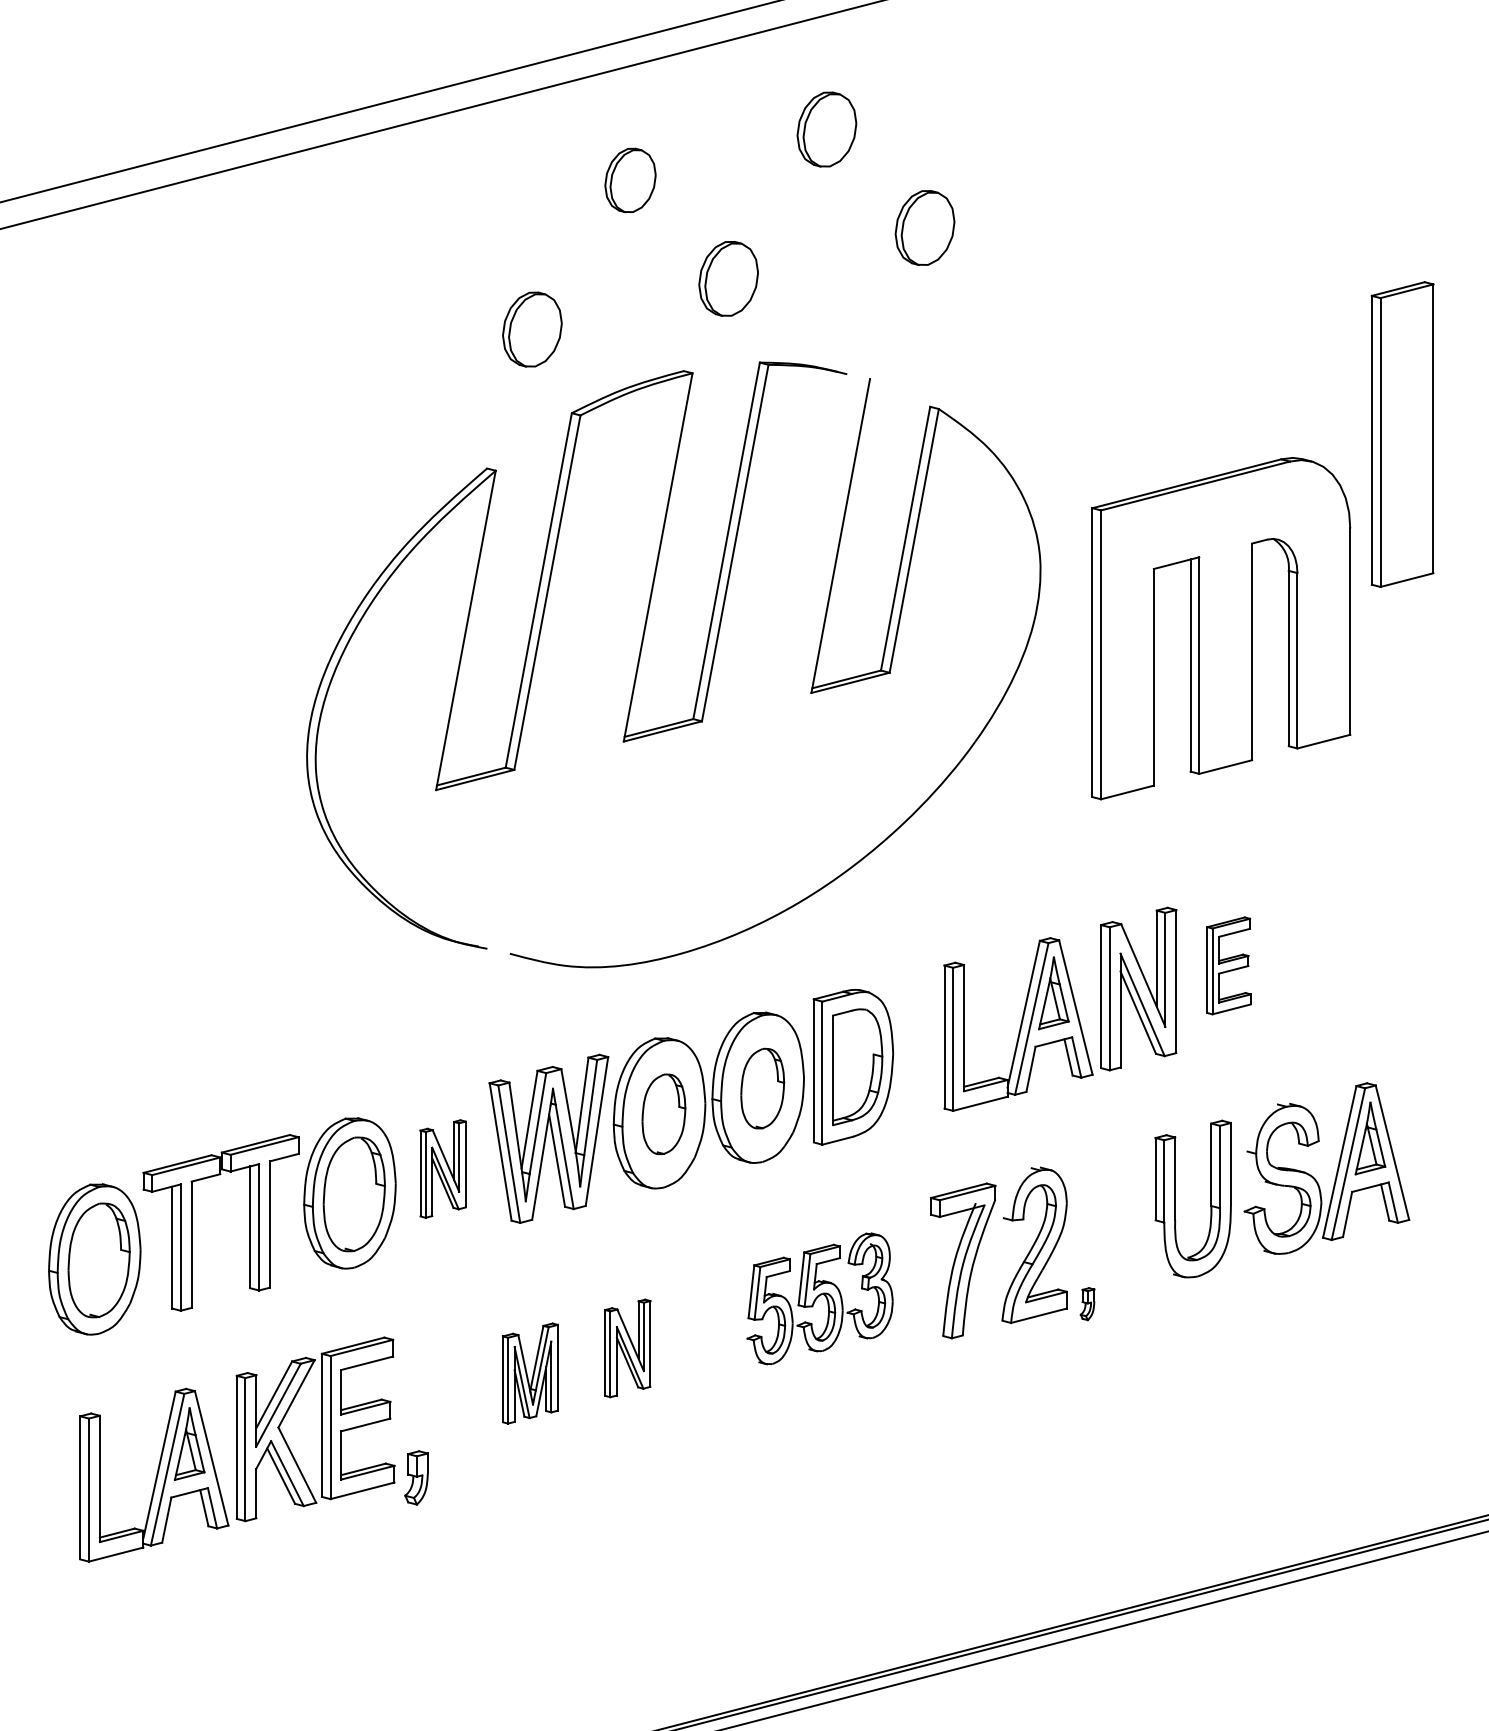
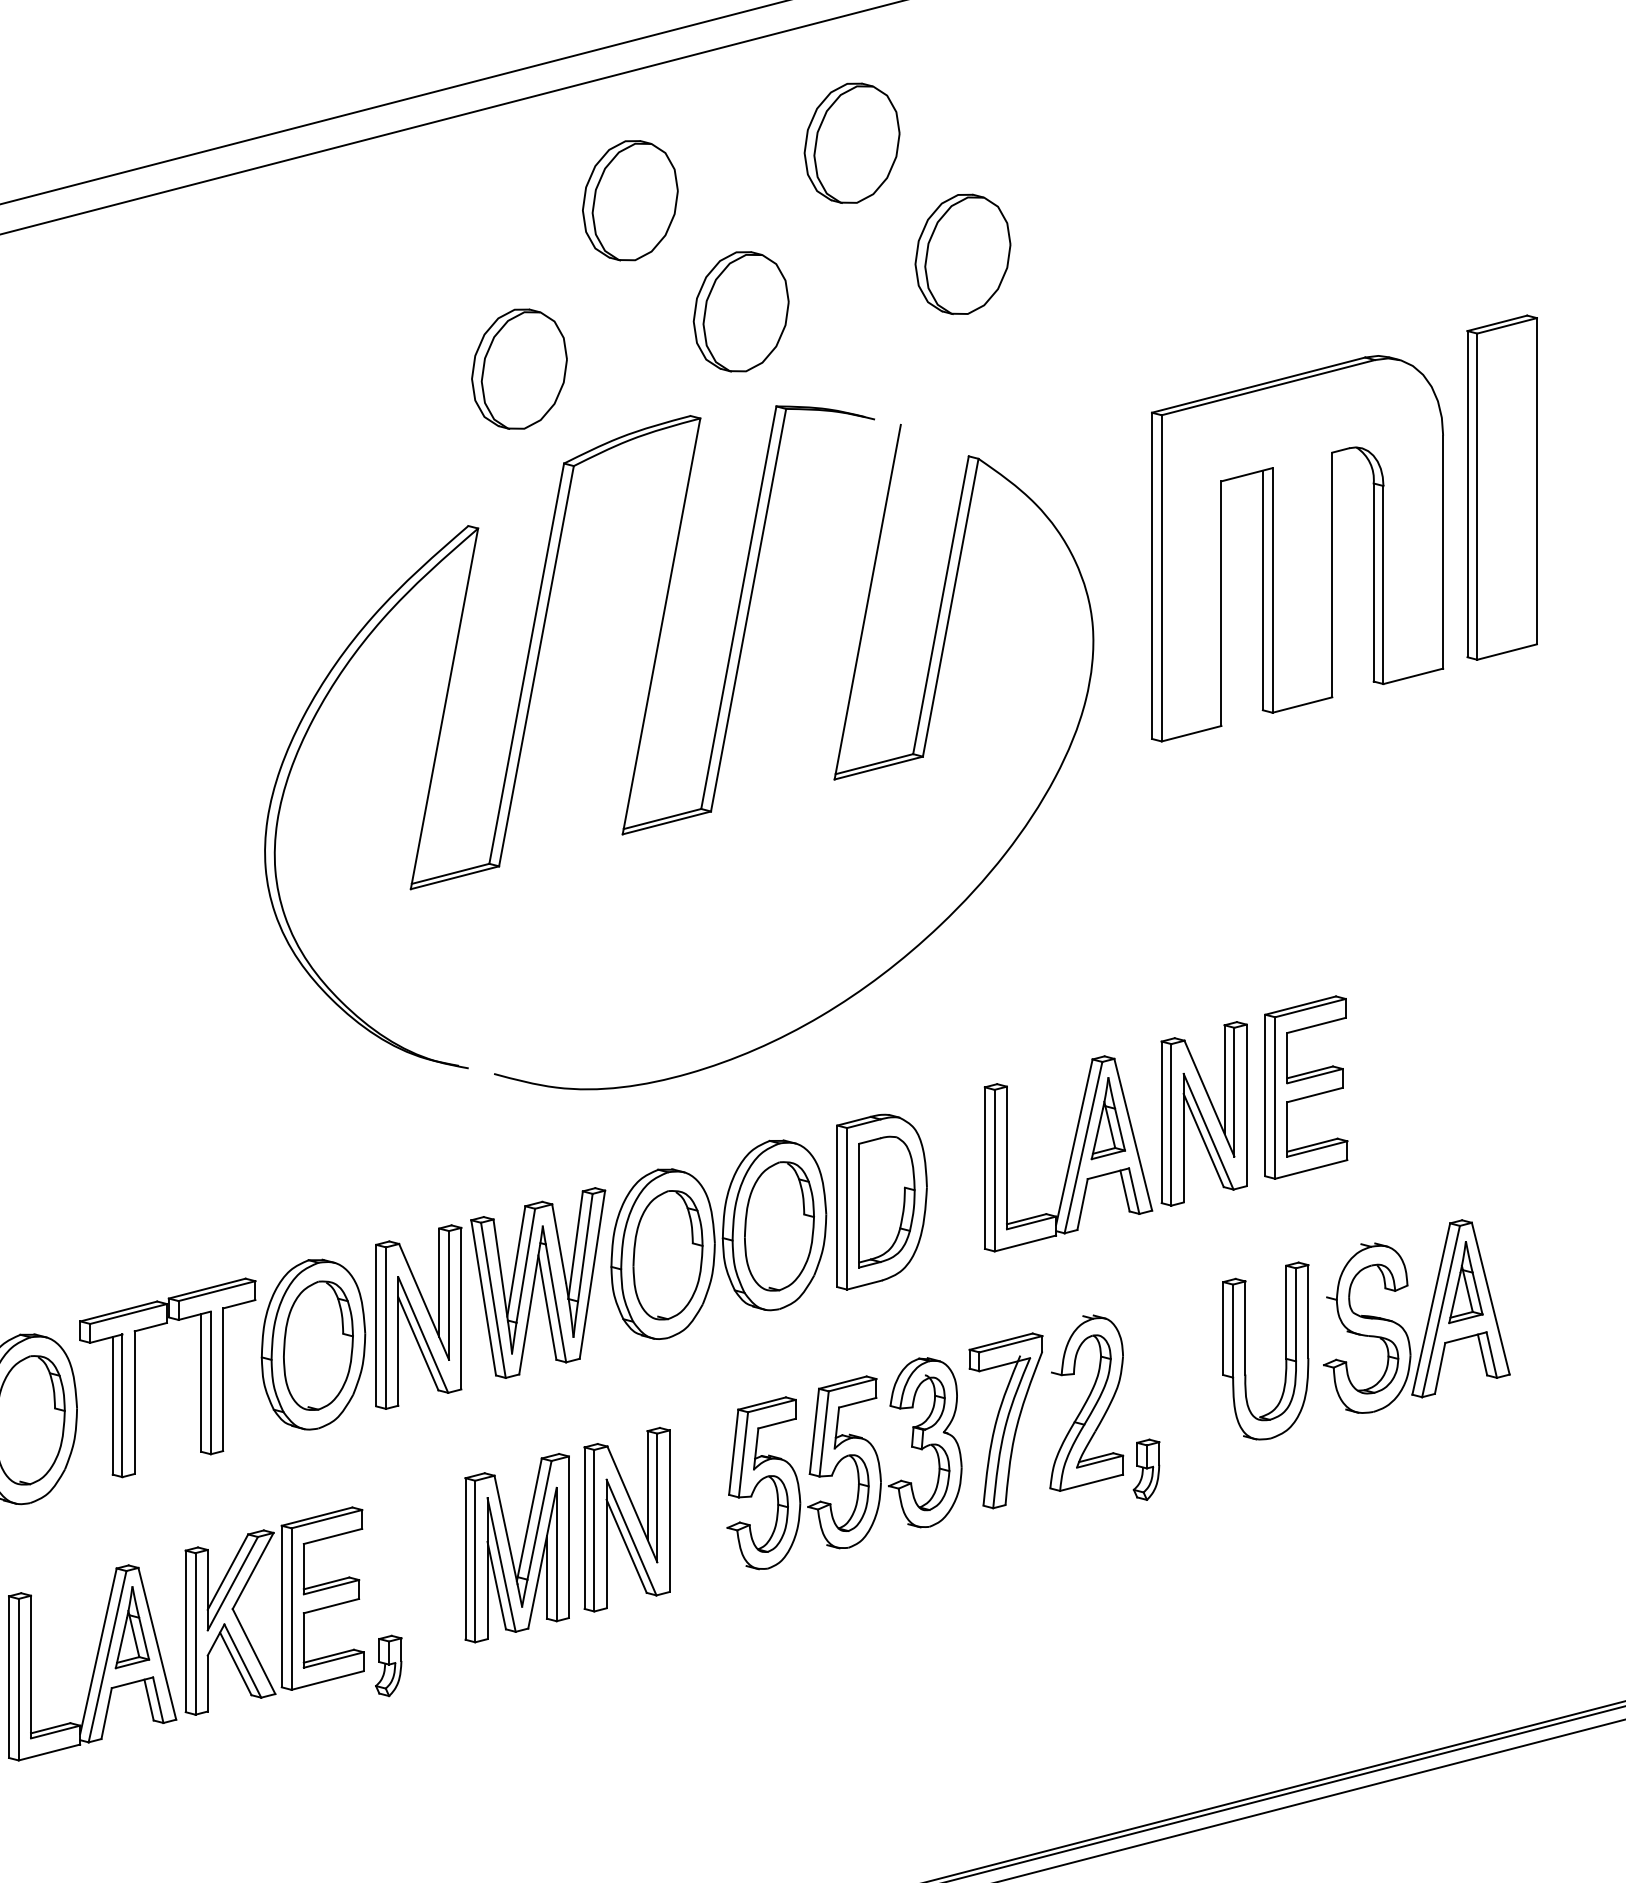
part: (826, 129) -> (851, 143), size x1.43
part: (630, 180) -> (630, 200), size x1.67
part: (924, 227) -> (962, 253), size x1.43
part: (728, 278) -> (740, 311), size x1.43
part: (532, 329) -> (519, 369), size x1.43
part: (1221, 628) -> (1297, 548), moved
part: (1228, 965) -> (1305, 1087), size x1.67
part: (762, 1088) -> (779, 1226), size x1.43
part: (663, 1114) -> (667, 1255), size x1.43
part: (442, 1168) -> (417, 1316), size x1.67
part: (819, 1298) -> (843, 1463), size x1.43
part: (1087, 1303) -> (1146, 1468), size x1.67
part: (627, 1348) -> (626, 1519), size x1.67
part: (530, 1373) -> (517, 1548), size x1.67

